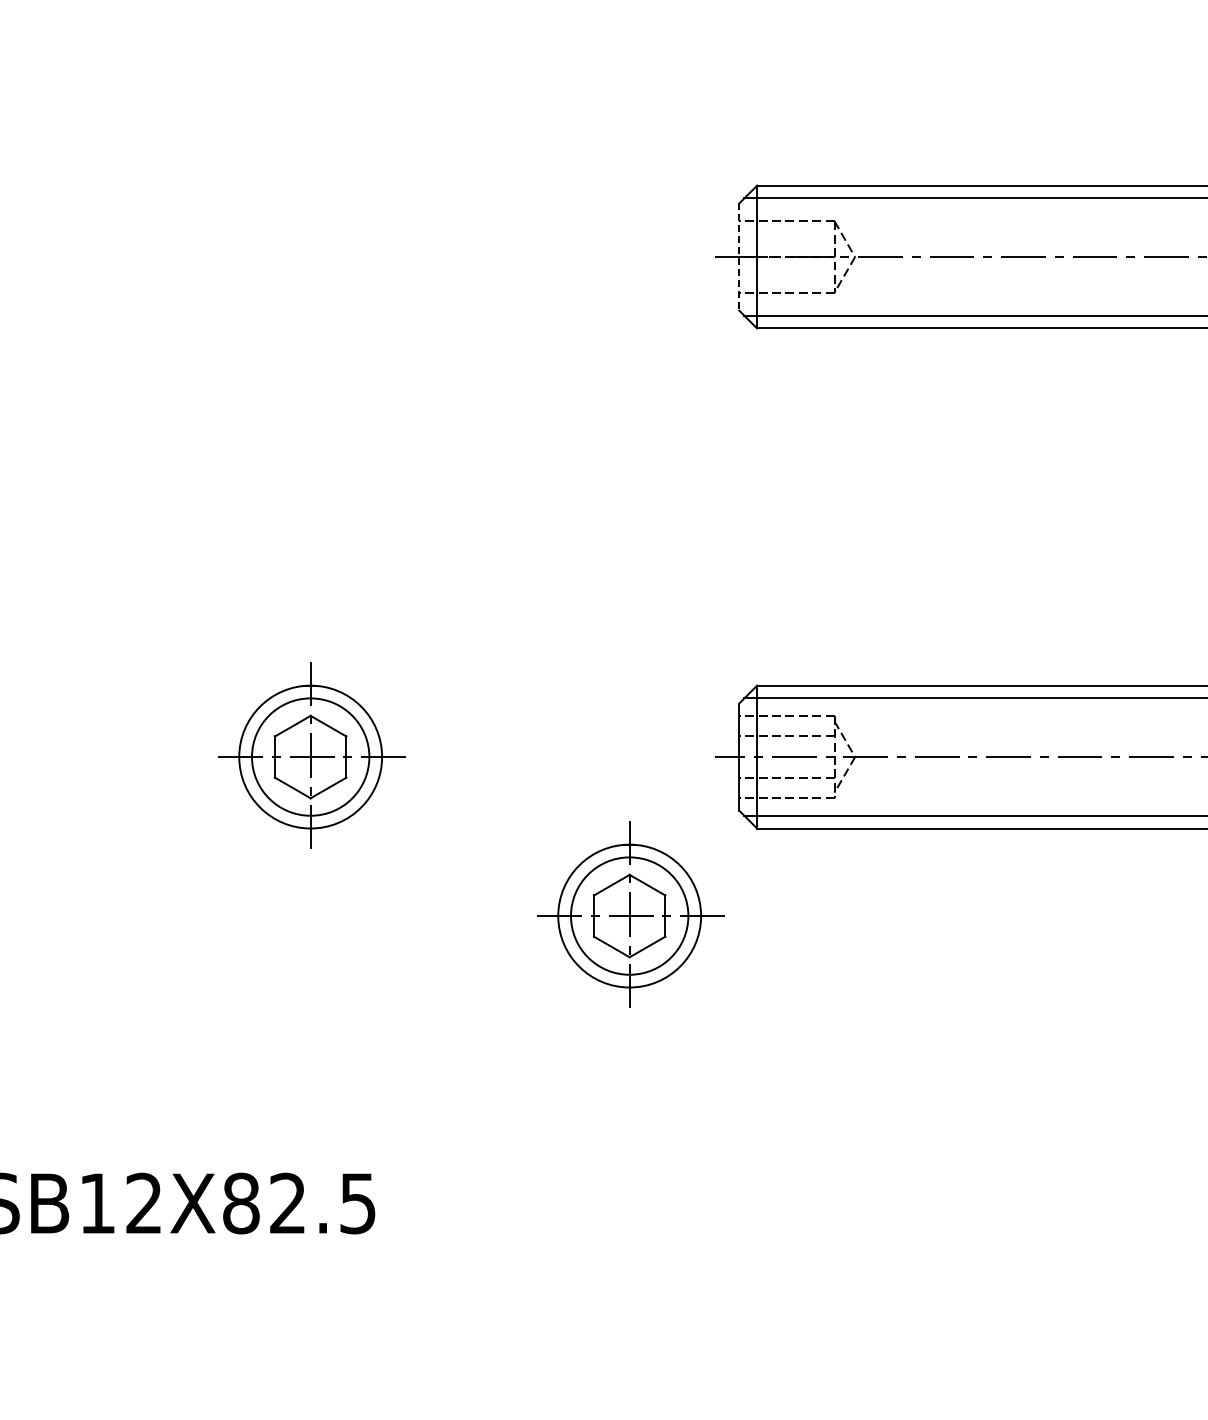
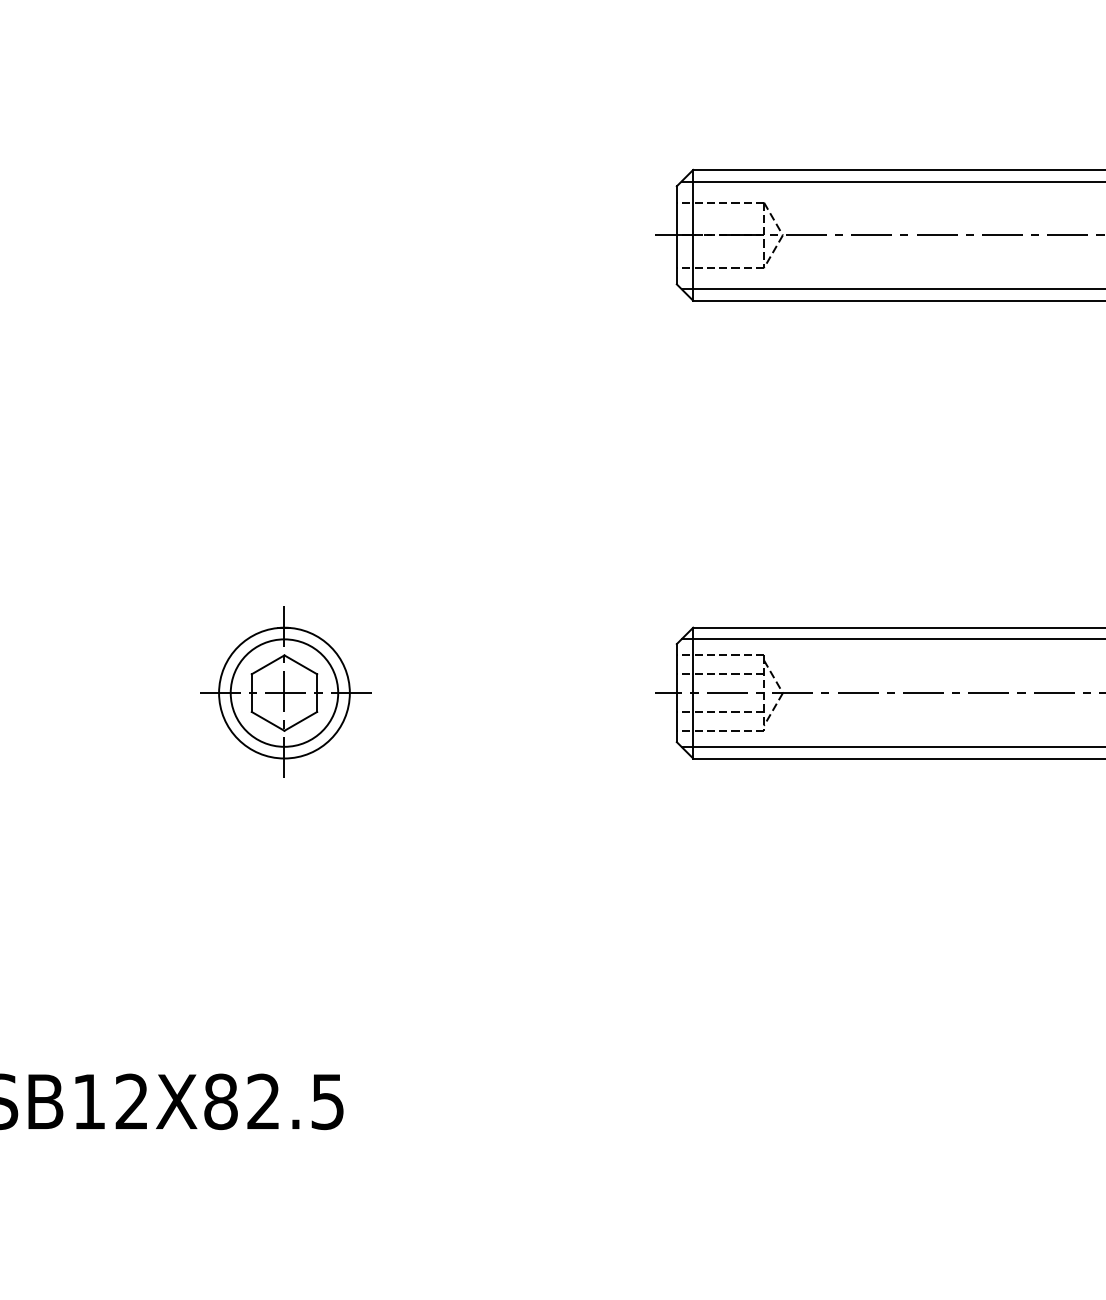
line: (739, 257) -> (677, 235), dashed -> solid
part: (630, 914) -> (577, 837), removed

